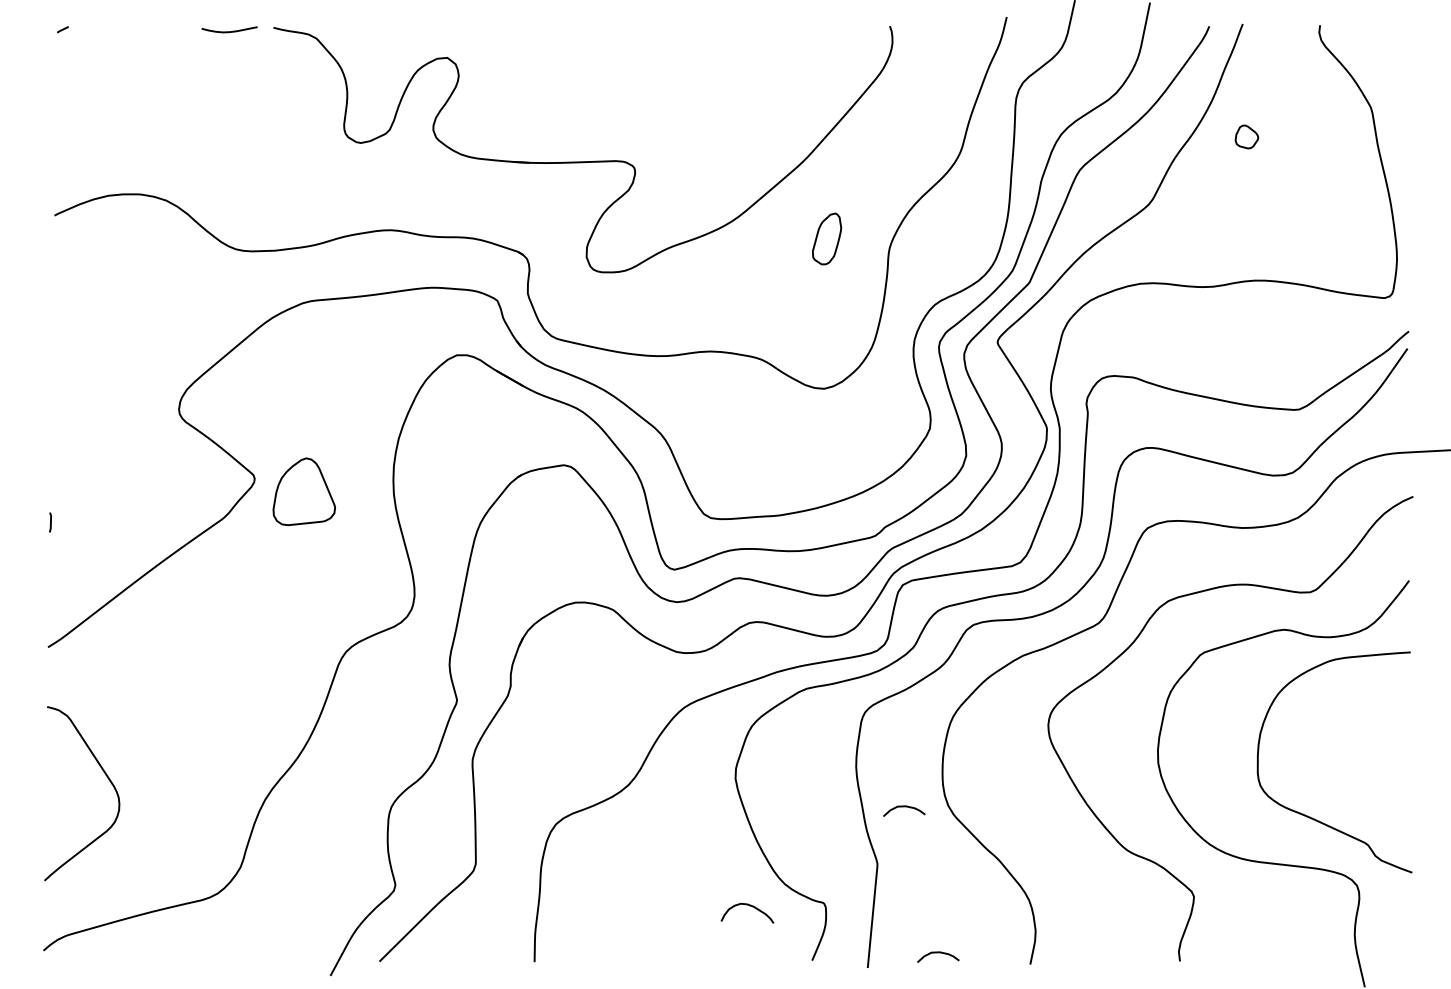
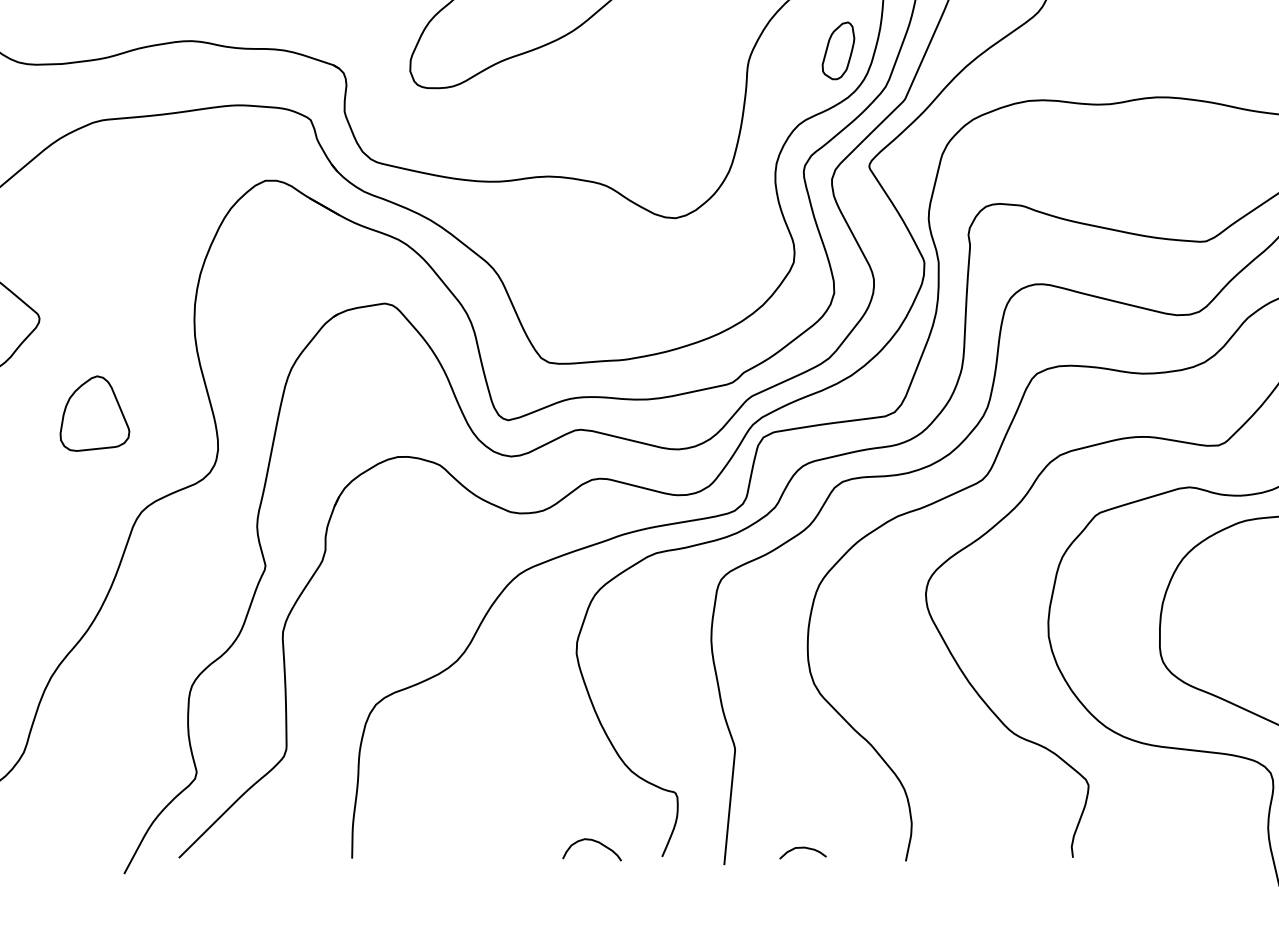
part: (827, 238) -> (839, 50), moved
part: (303, 491) -> (94, 413), moved
curve: (904, 807) -> (765, 685), removed
curve: (749, 906) -> (594, 842), moved

